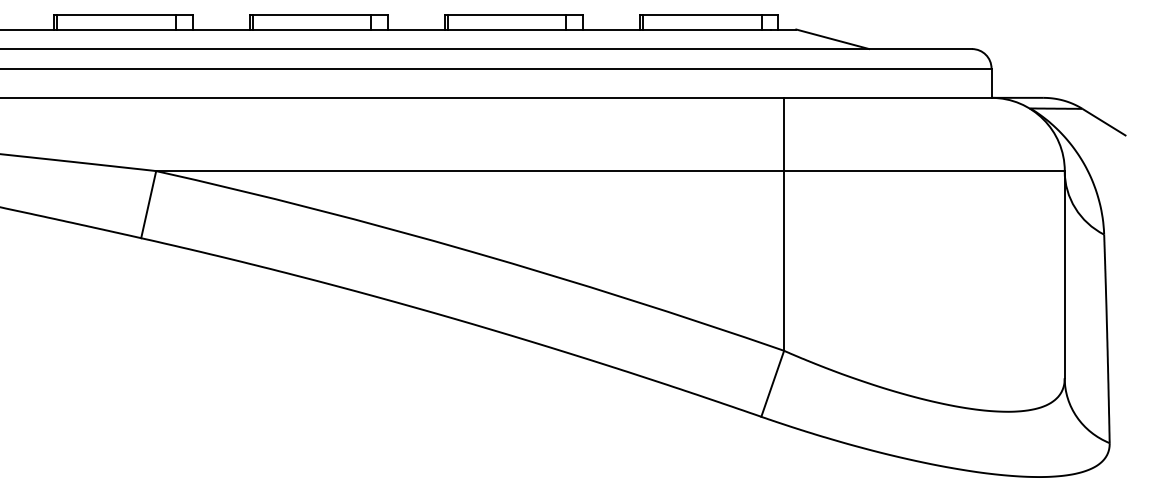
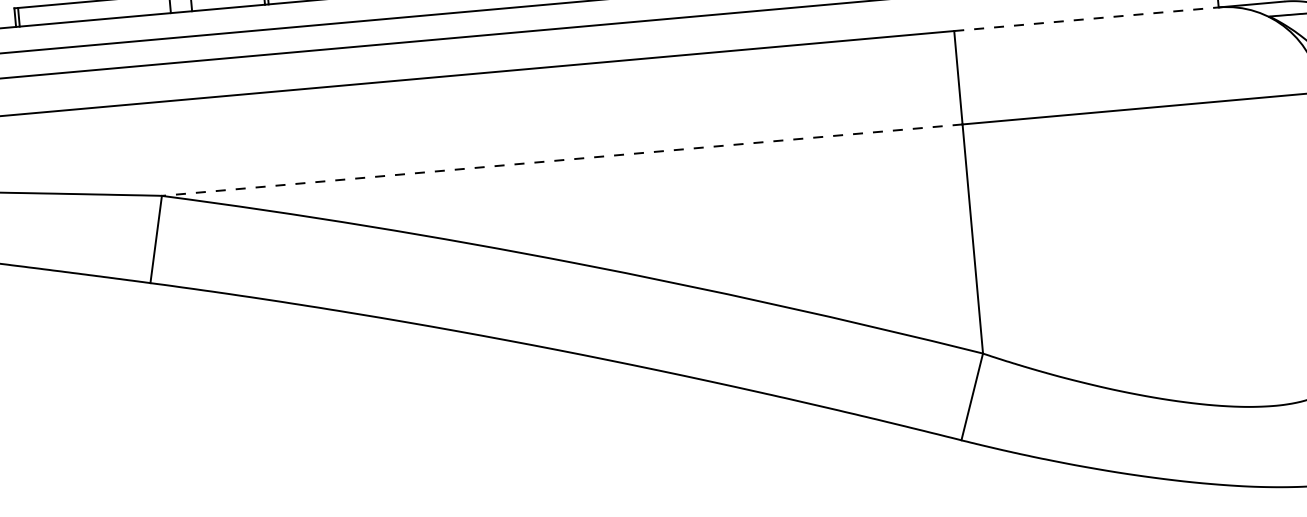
line: (887, 97) -> (1085, 18), solid -> dashed
line: (470, 171) -> (562, 160), solid -> dashed

